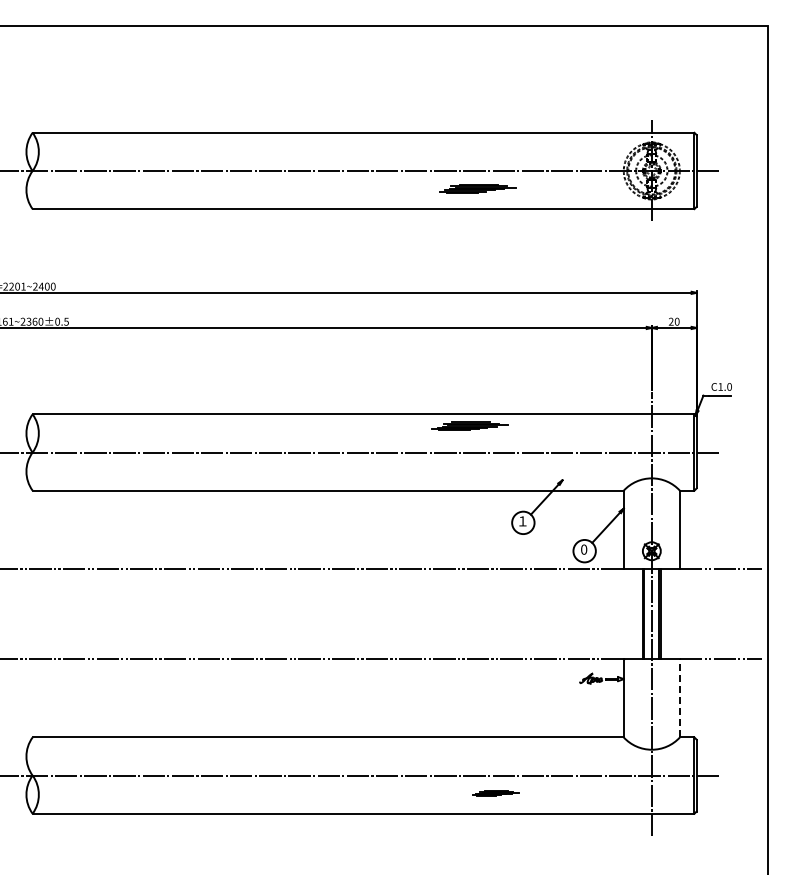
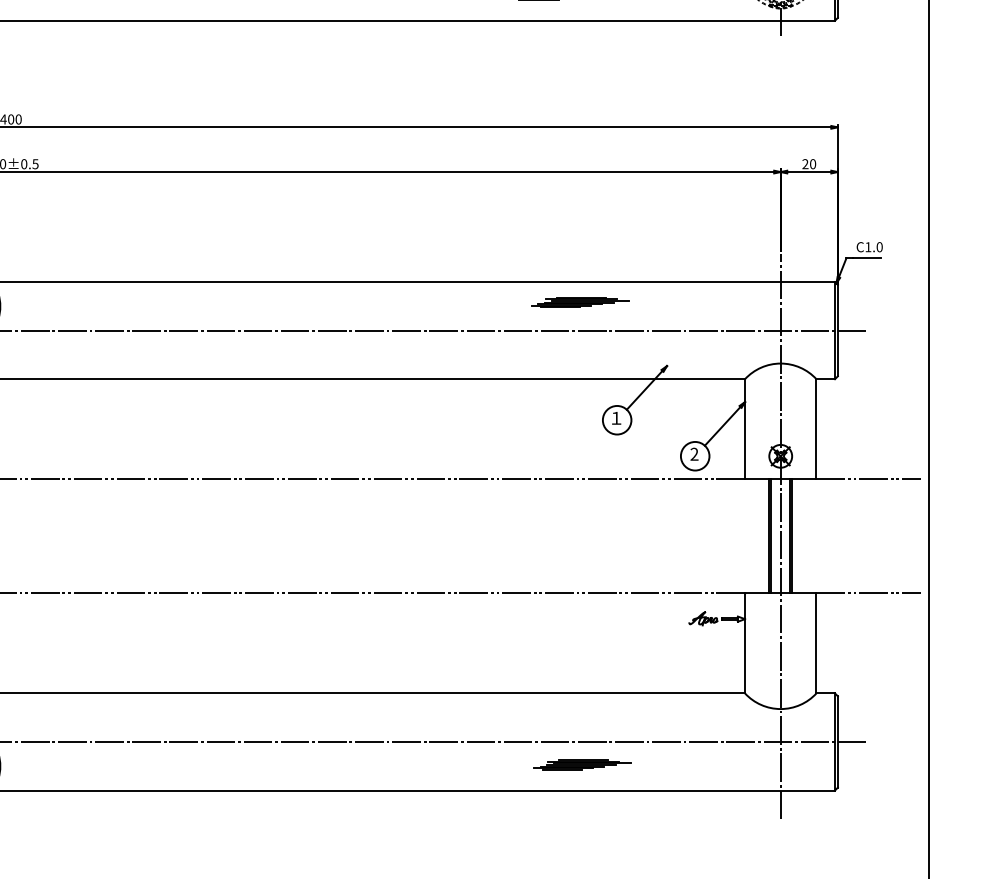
part: (469, 425) -> (579, 301), moved
text: (584, 549) -> (695, 454), 0 -> 2
line: (679, 697) -> (815, 642), dashed -> solid
part: (495, 793) -> (581, 764), size x1.67

